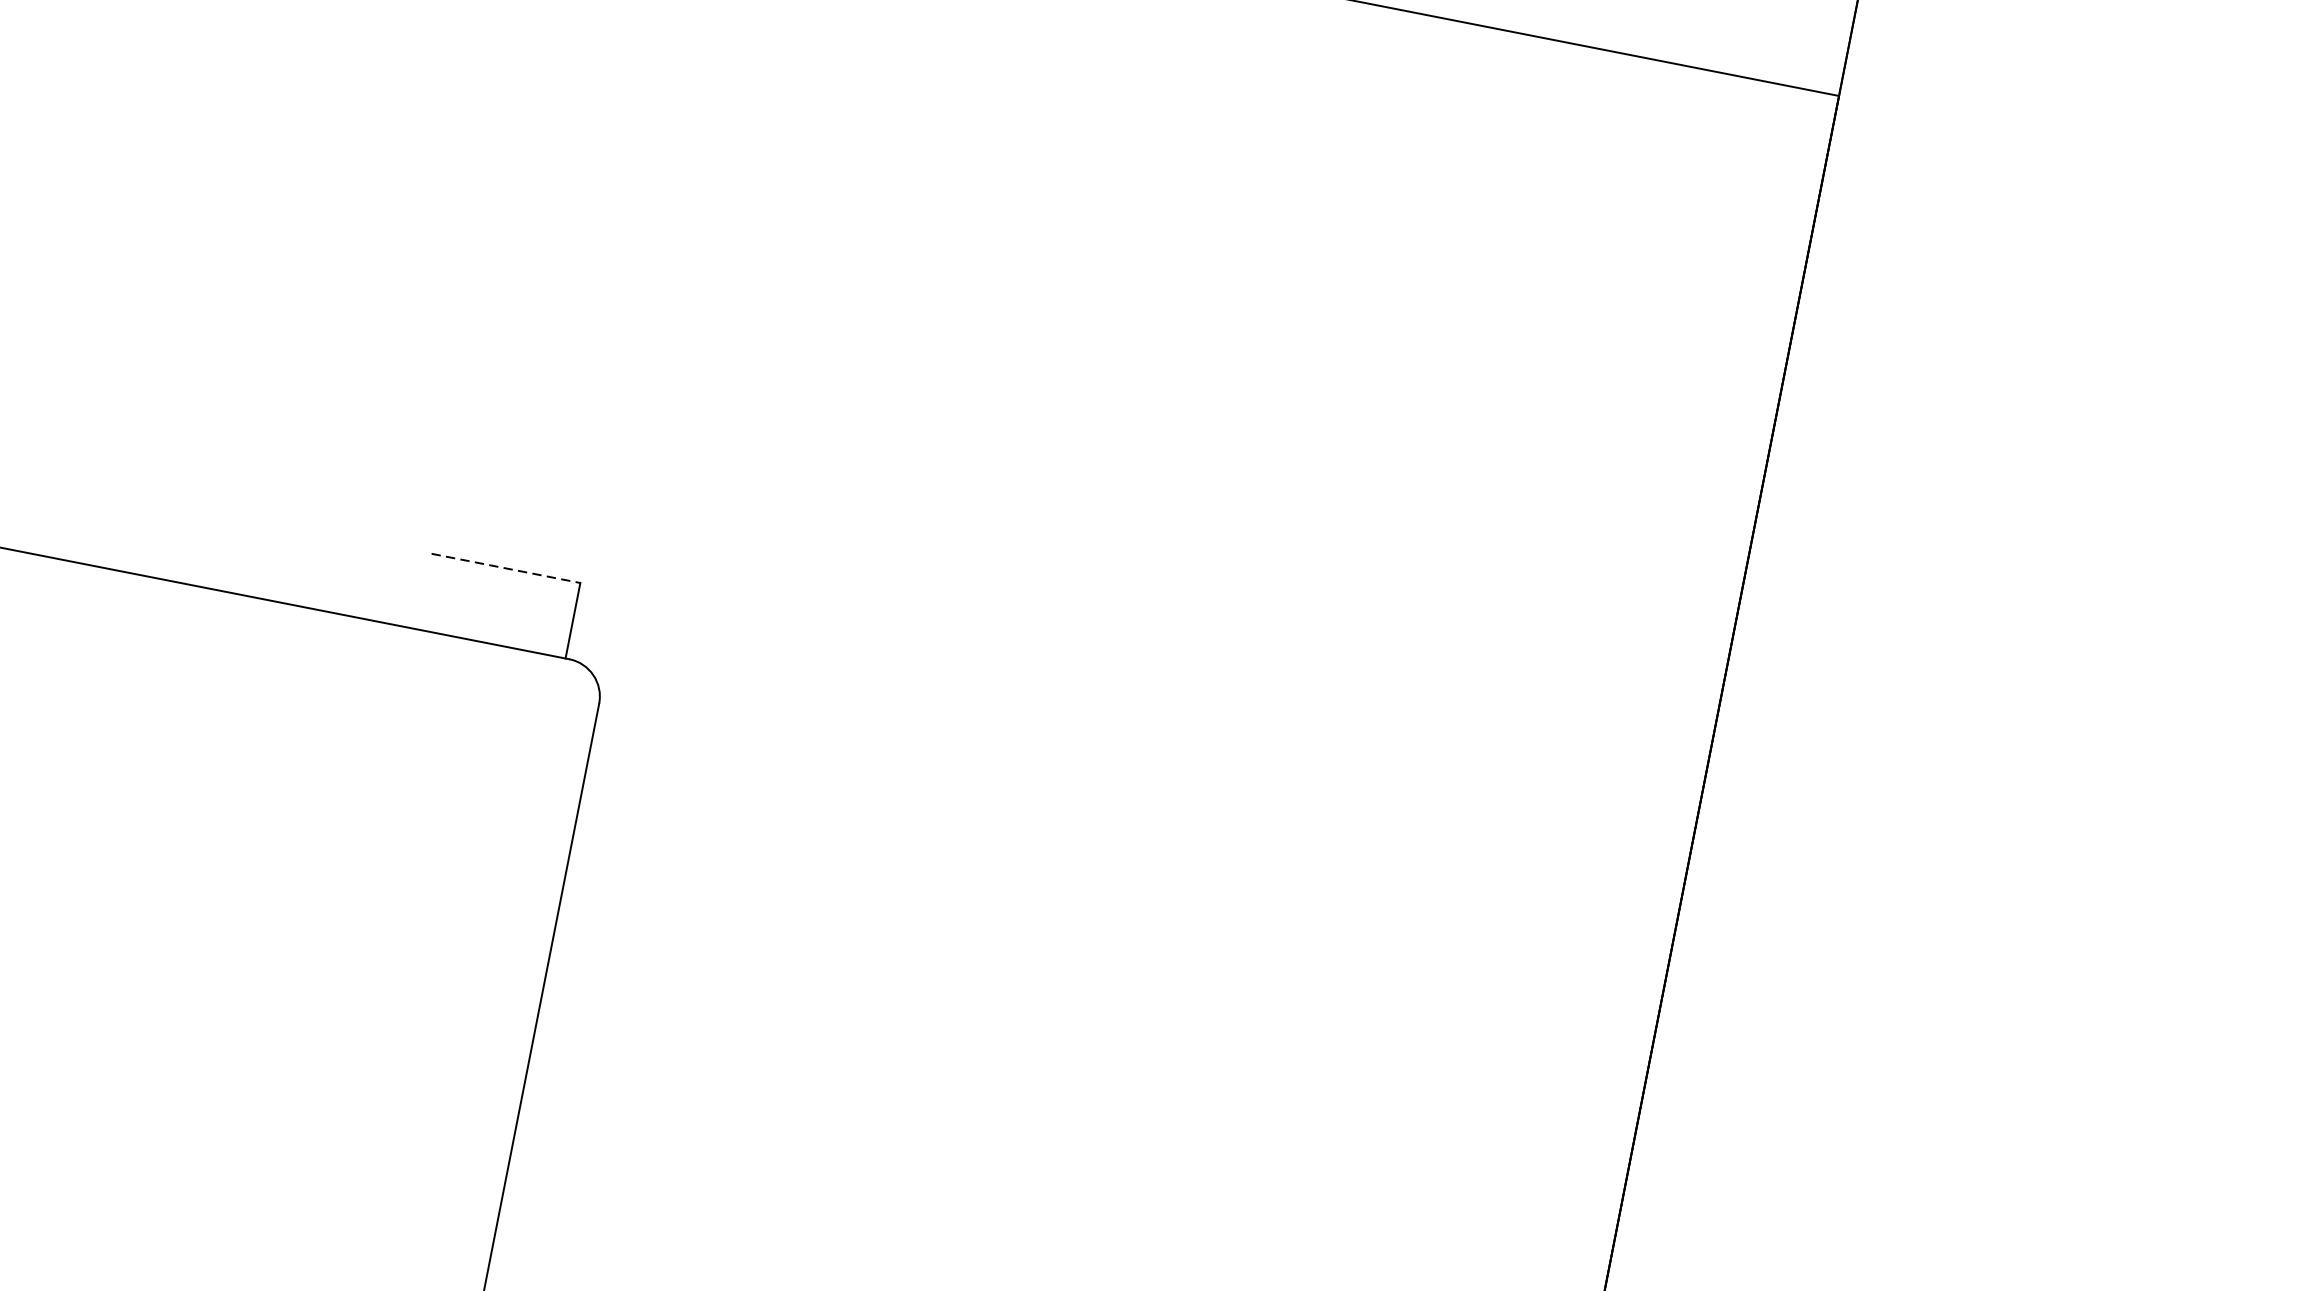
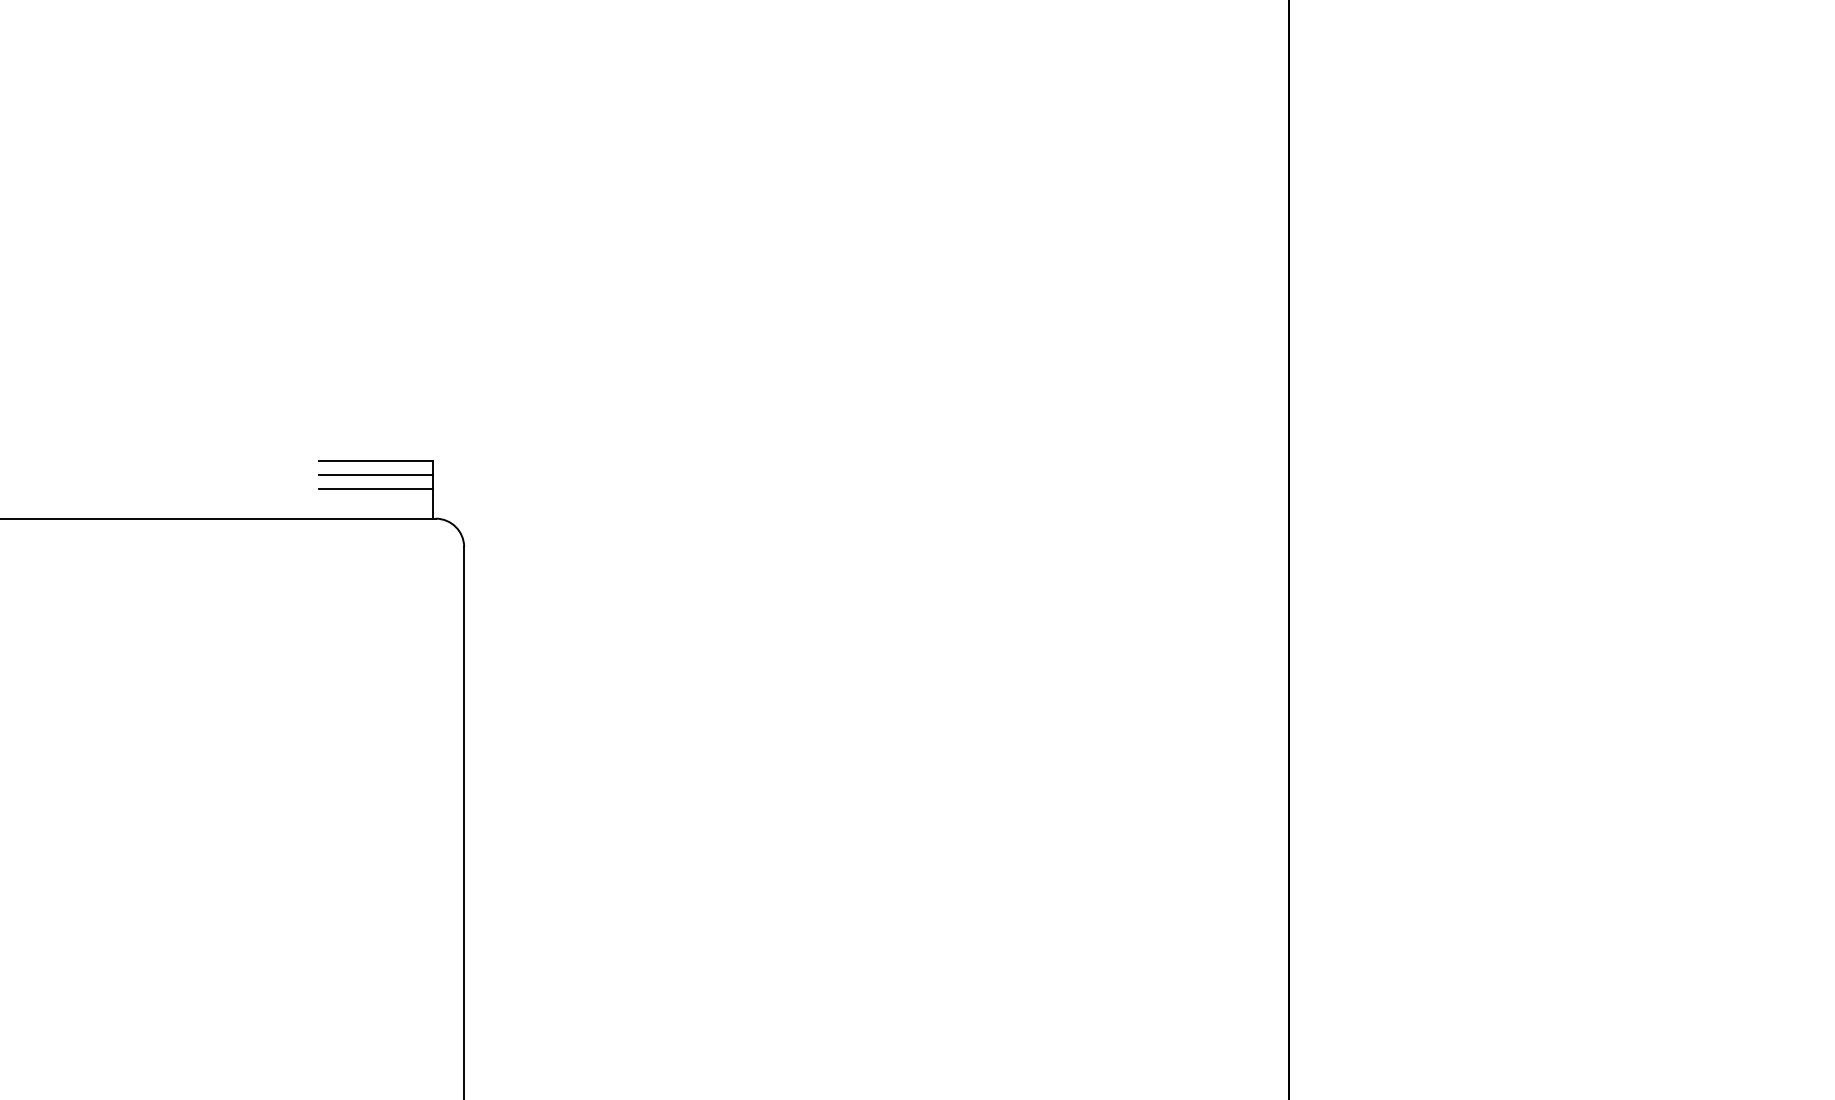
line: (506, 567) -> (376, 460), dashed -> solid
line: (501, 587) -> (375, 475), added
line: (497, 605) -> (375, 489), added

